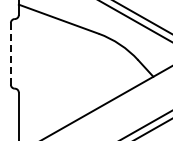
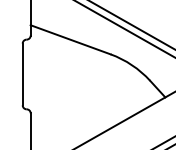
line: (10, 53) -> (22, 74), dashed -> solid

